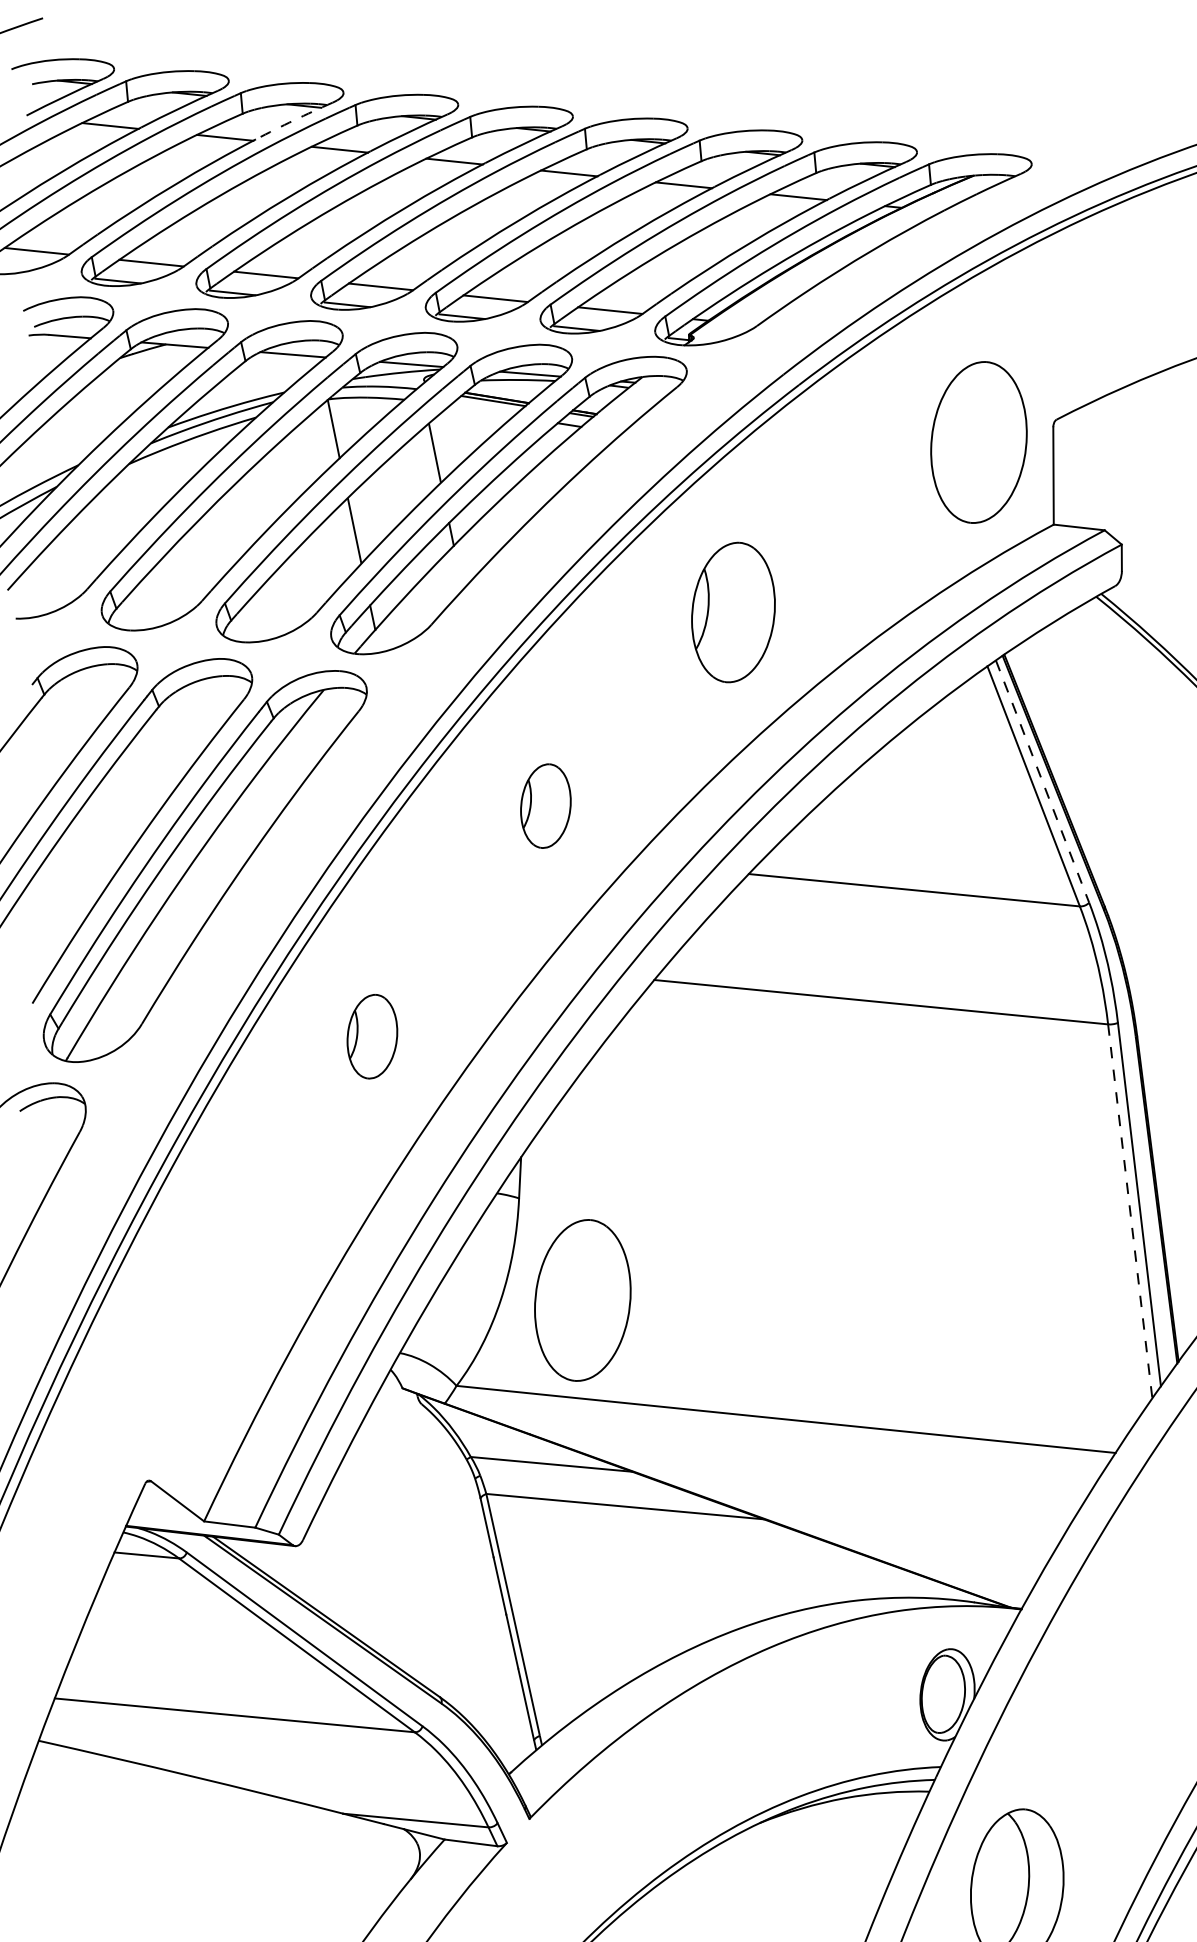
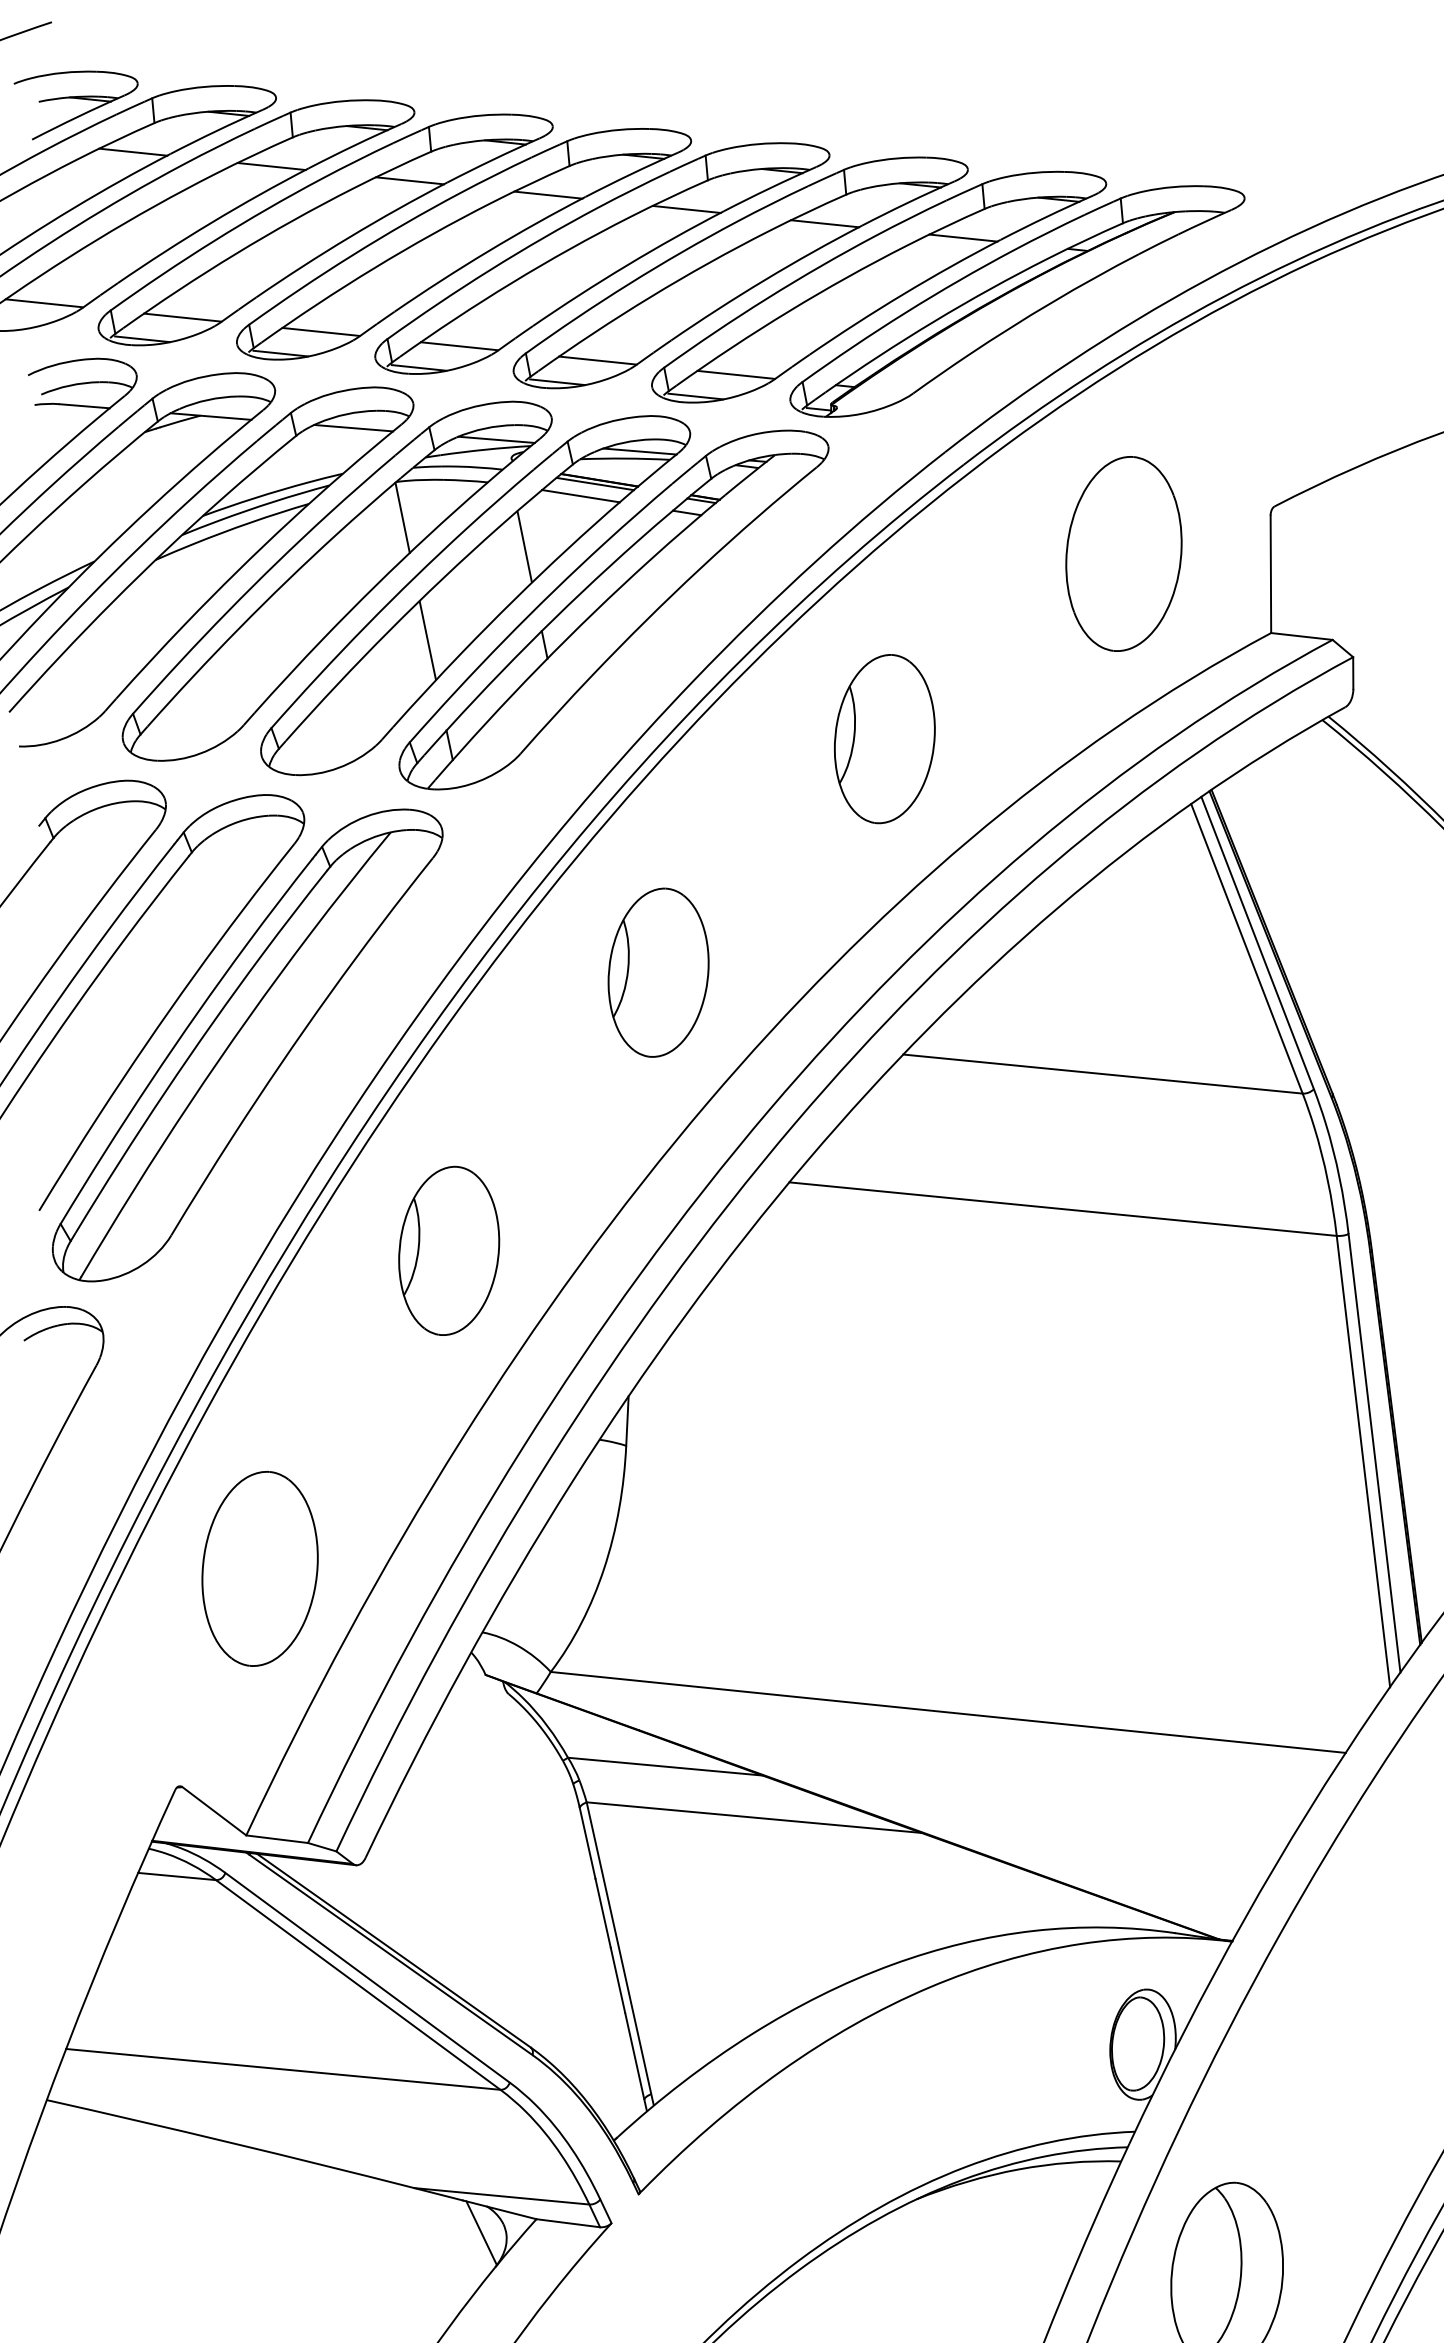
arc: (293, 120) -> (354, 145), dashed -> solid
line: (481, 411) -> (580, 496), added
part: (978, 442) -> (1123, 553), moved
line: (1042, 781) -> (1257, 943), dashed -> solid
part: (545, 806) -> (658, 972), size x1.67
part: (372, 1036) -> (449, 1250), size x1.67
line: (1130, 1212) -> (1363, 1462), dashed -> solid
part: (582, 1300) -> (259, 1568), moved
line: (399, 1851) -> (481, 2233), added

